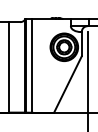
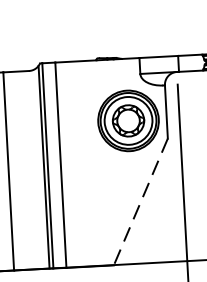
line: (67, 84) -> (139, 201), solid -> dashed

